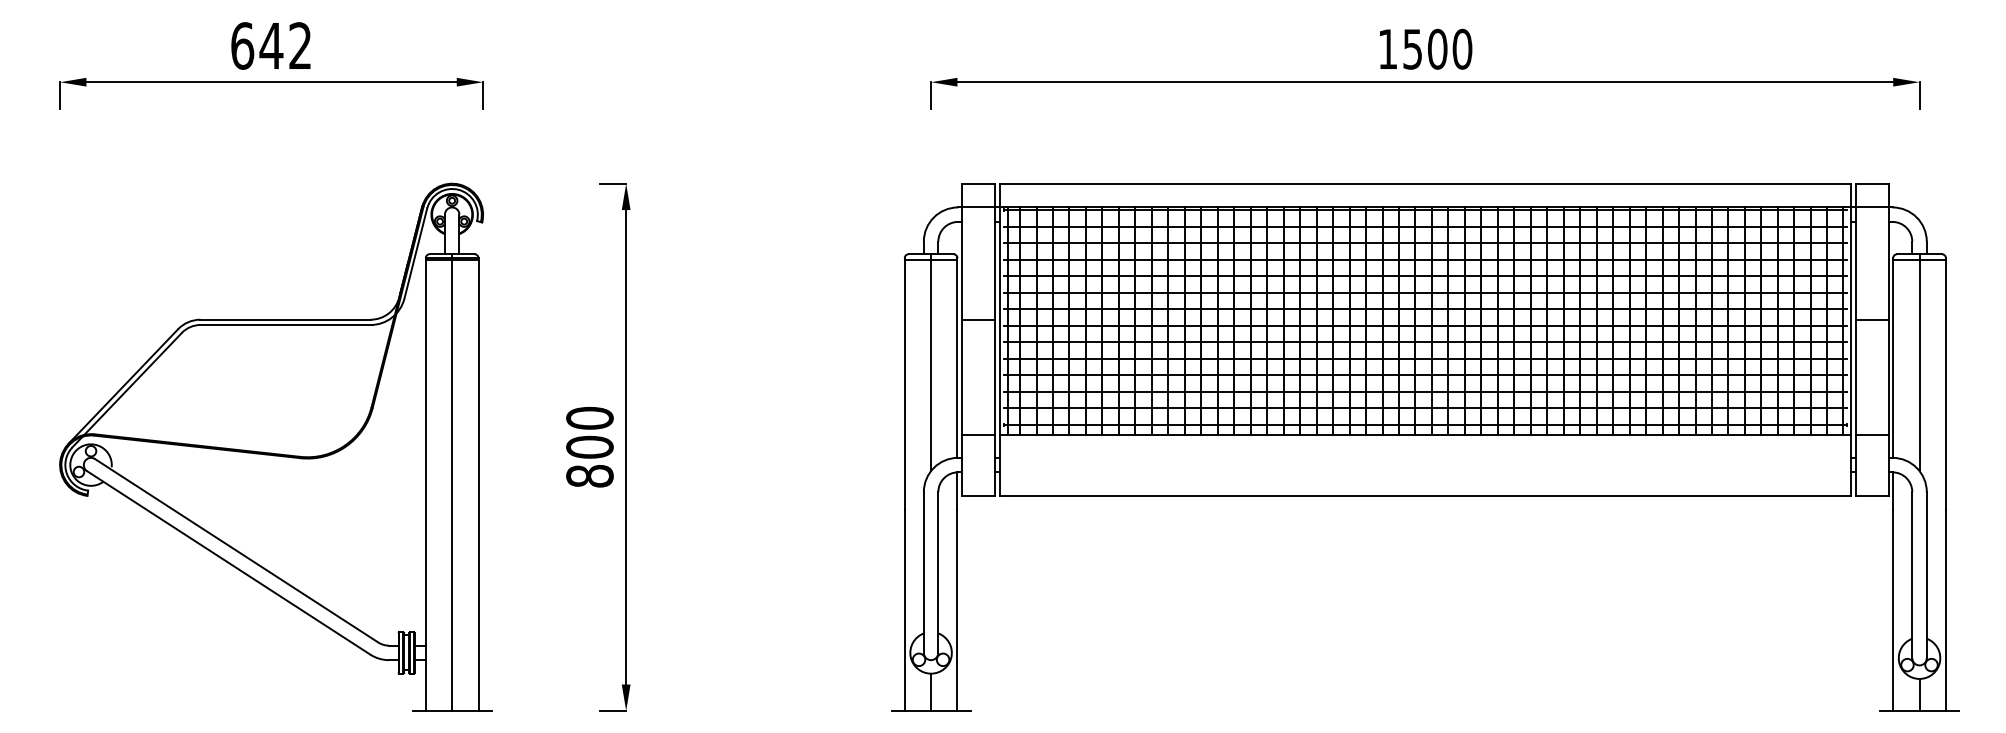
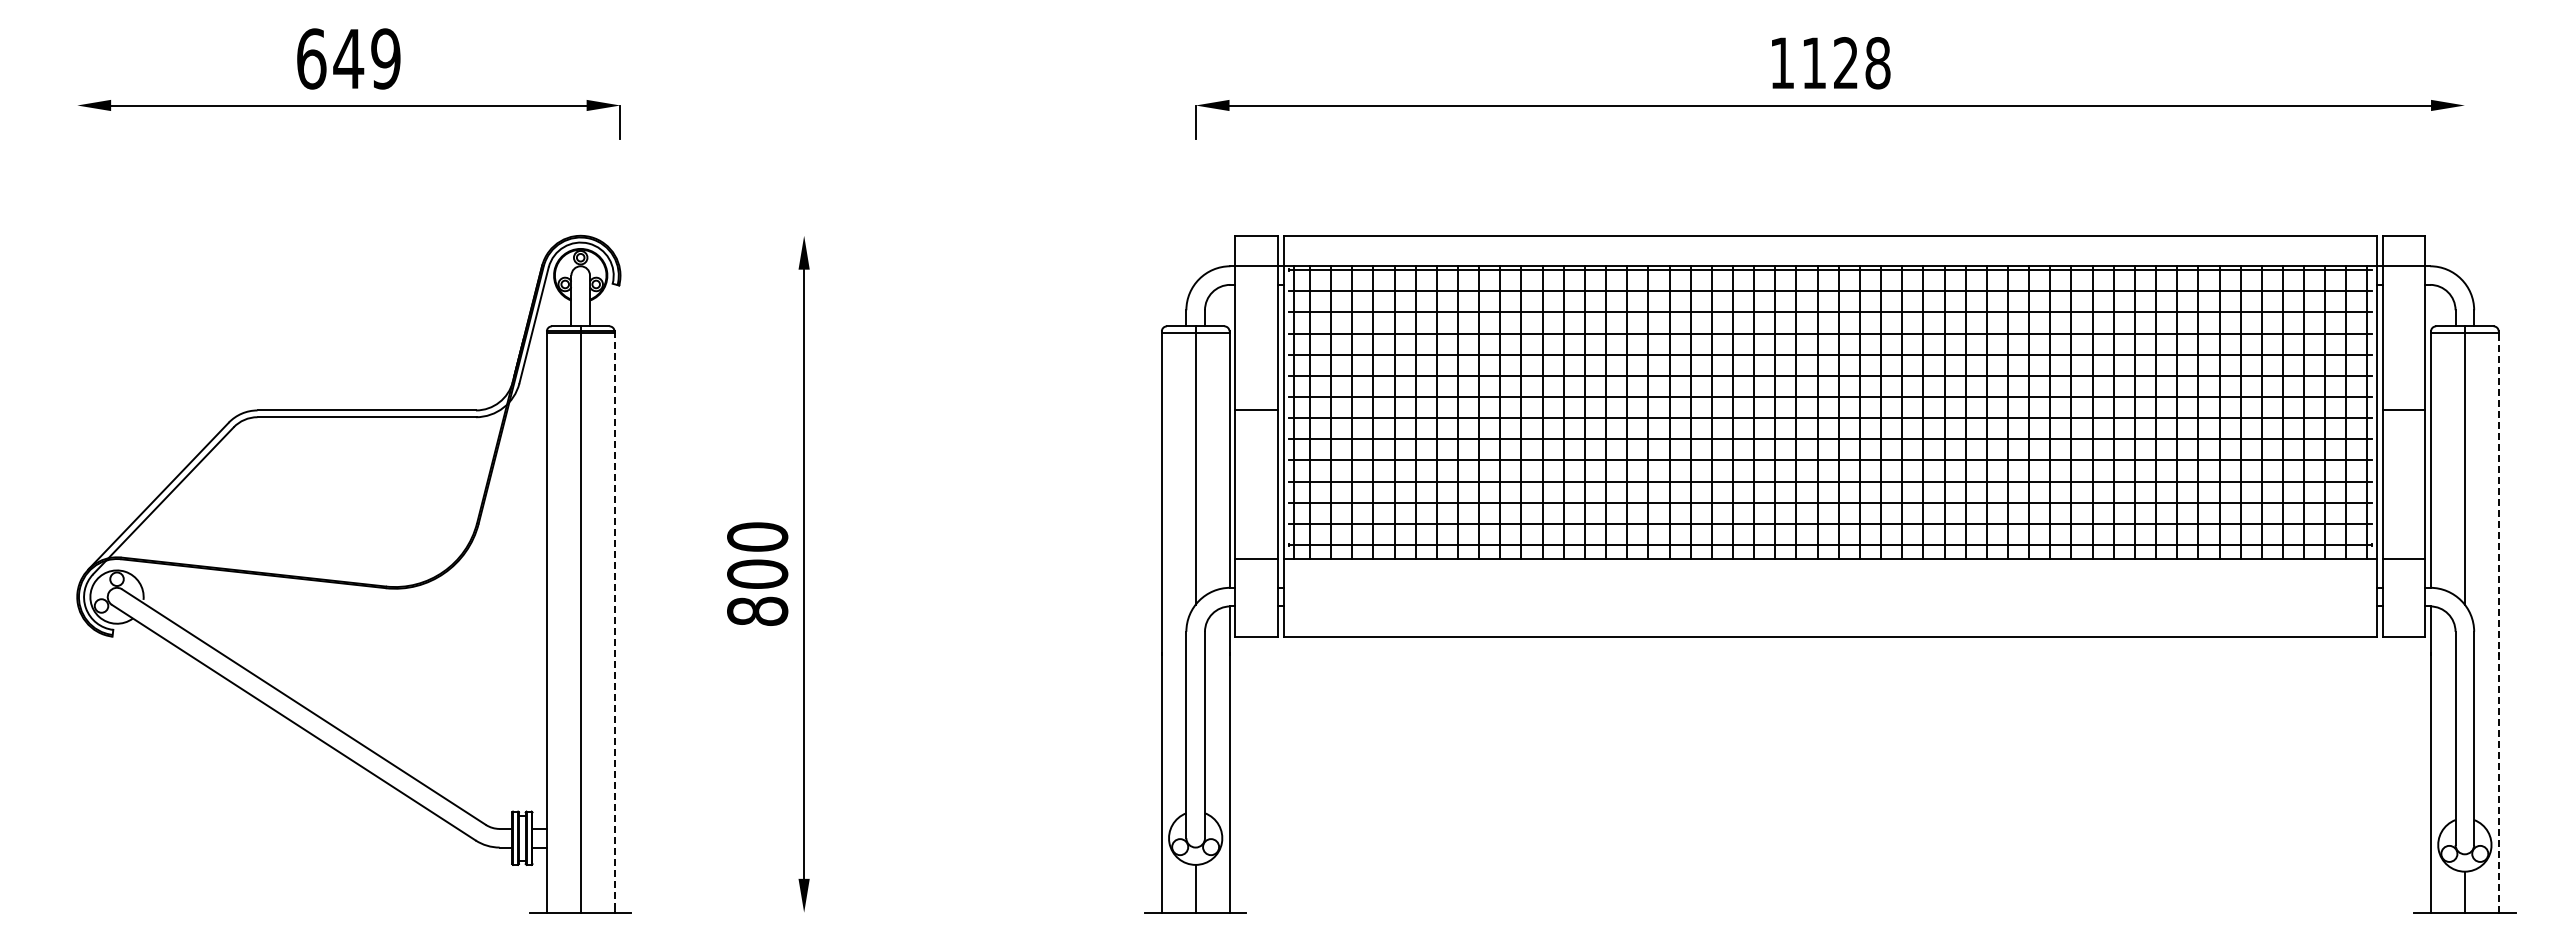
text: (300, 45) -> (385, 58), 642 -> 649
text: (1437, 49) -> (1846, 63), 1500 -> 1128
line: (60, 95) -> (77, 122), removed
line: (1919, 95) -> (2464, 122), removed
line: (613, 183) -> (787, 235), removed
line: (478, 484) -> (614, 621), solid -> dashed
line: (1945, 484) -> (2498, 622), solid -> dashed
line: (613, 710) -> (787, 912), removed

